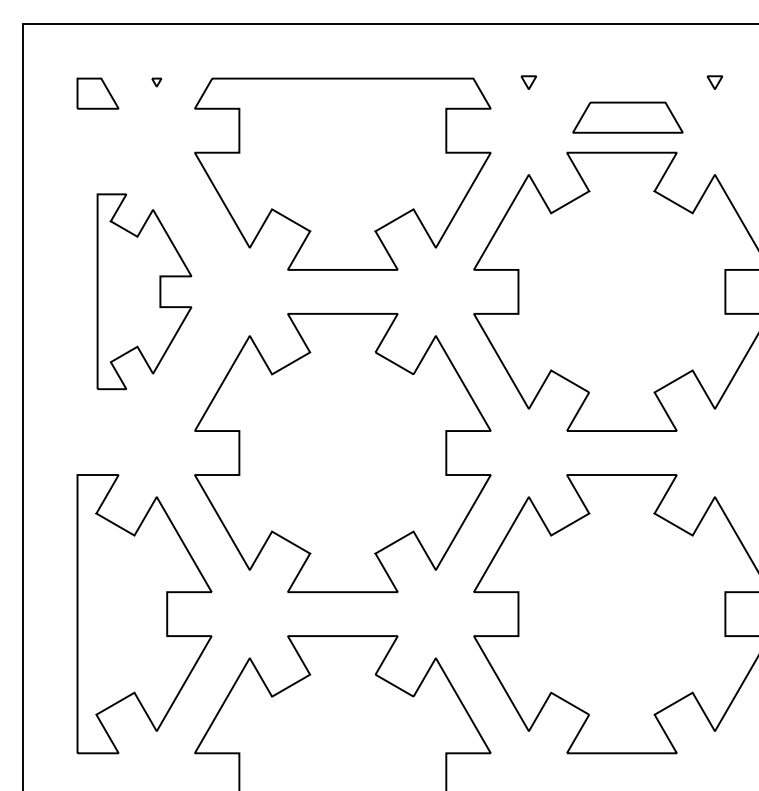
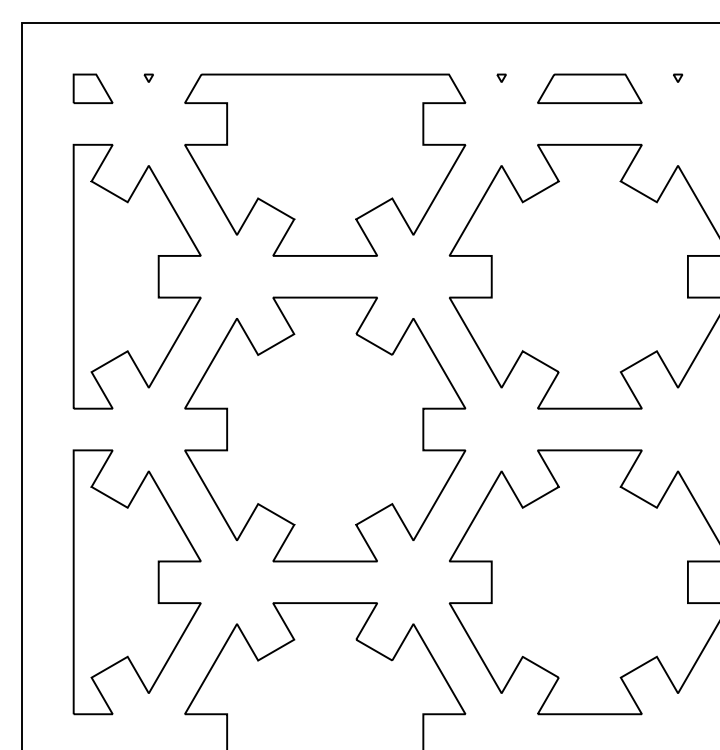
part: (528, 82) -> (501, 78), size x0.62
part: (714, 82) -> (677, 78), size x0.62
part: (627, 117) -> (589, 88), moved
part: (144, 291) -> (137, 276), size x1.43

